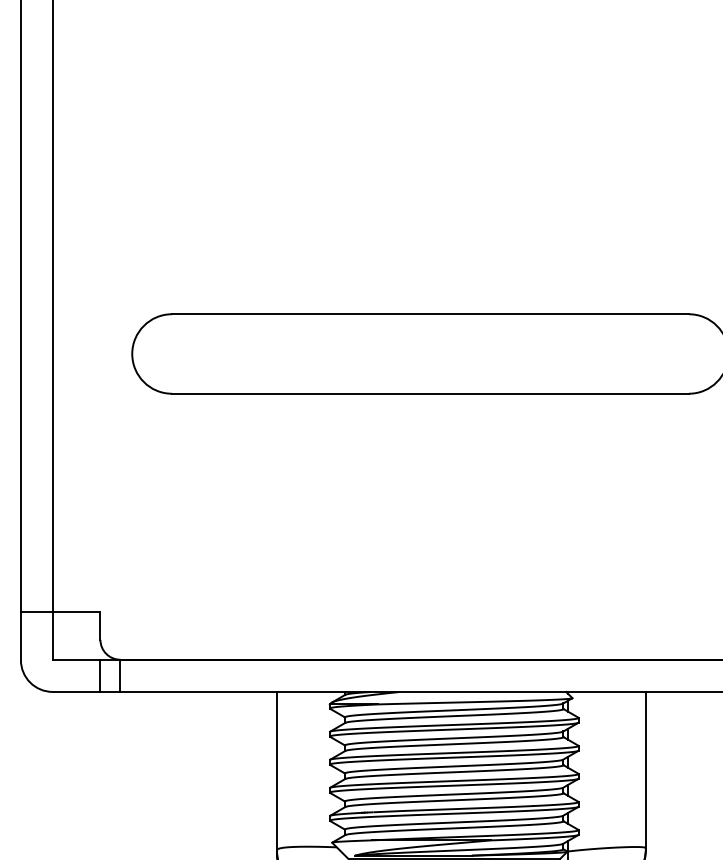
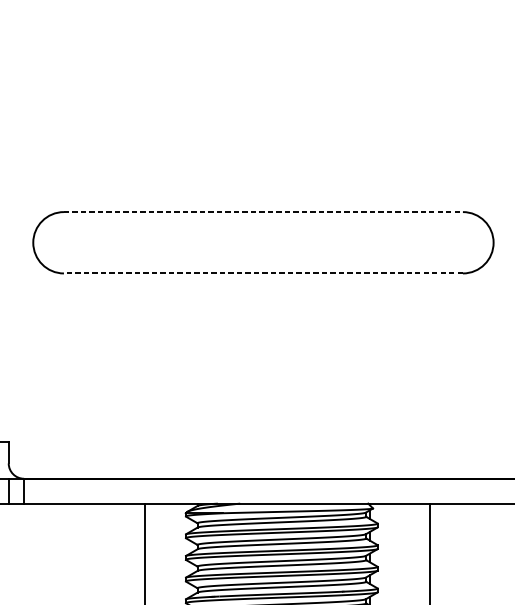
line: (430, 314) -> (263, 212), solid -> dashed
line: (429, 393) -> (262, 273), solid -> dashed

